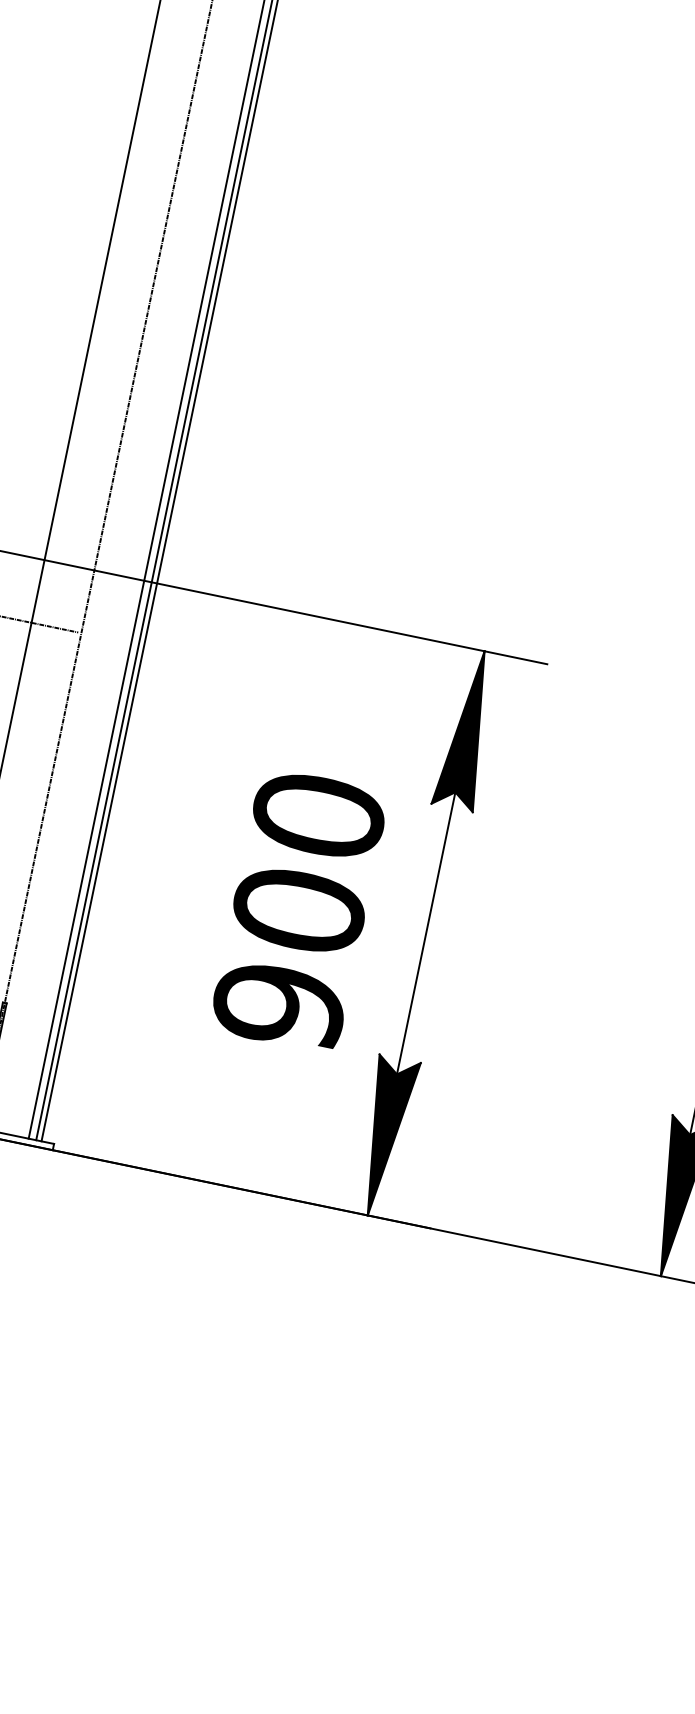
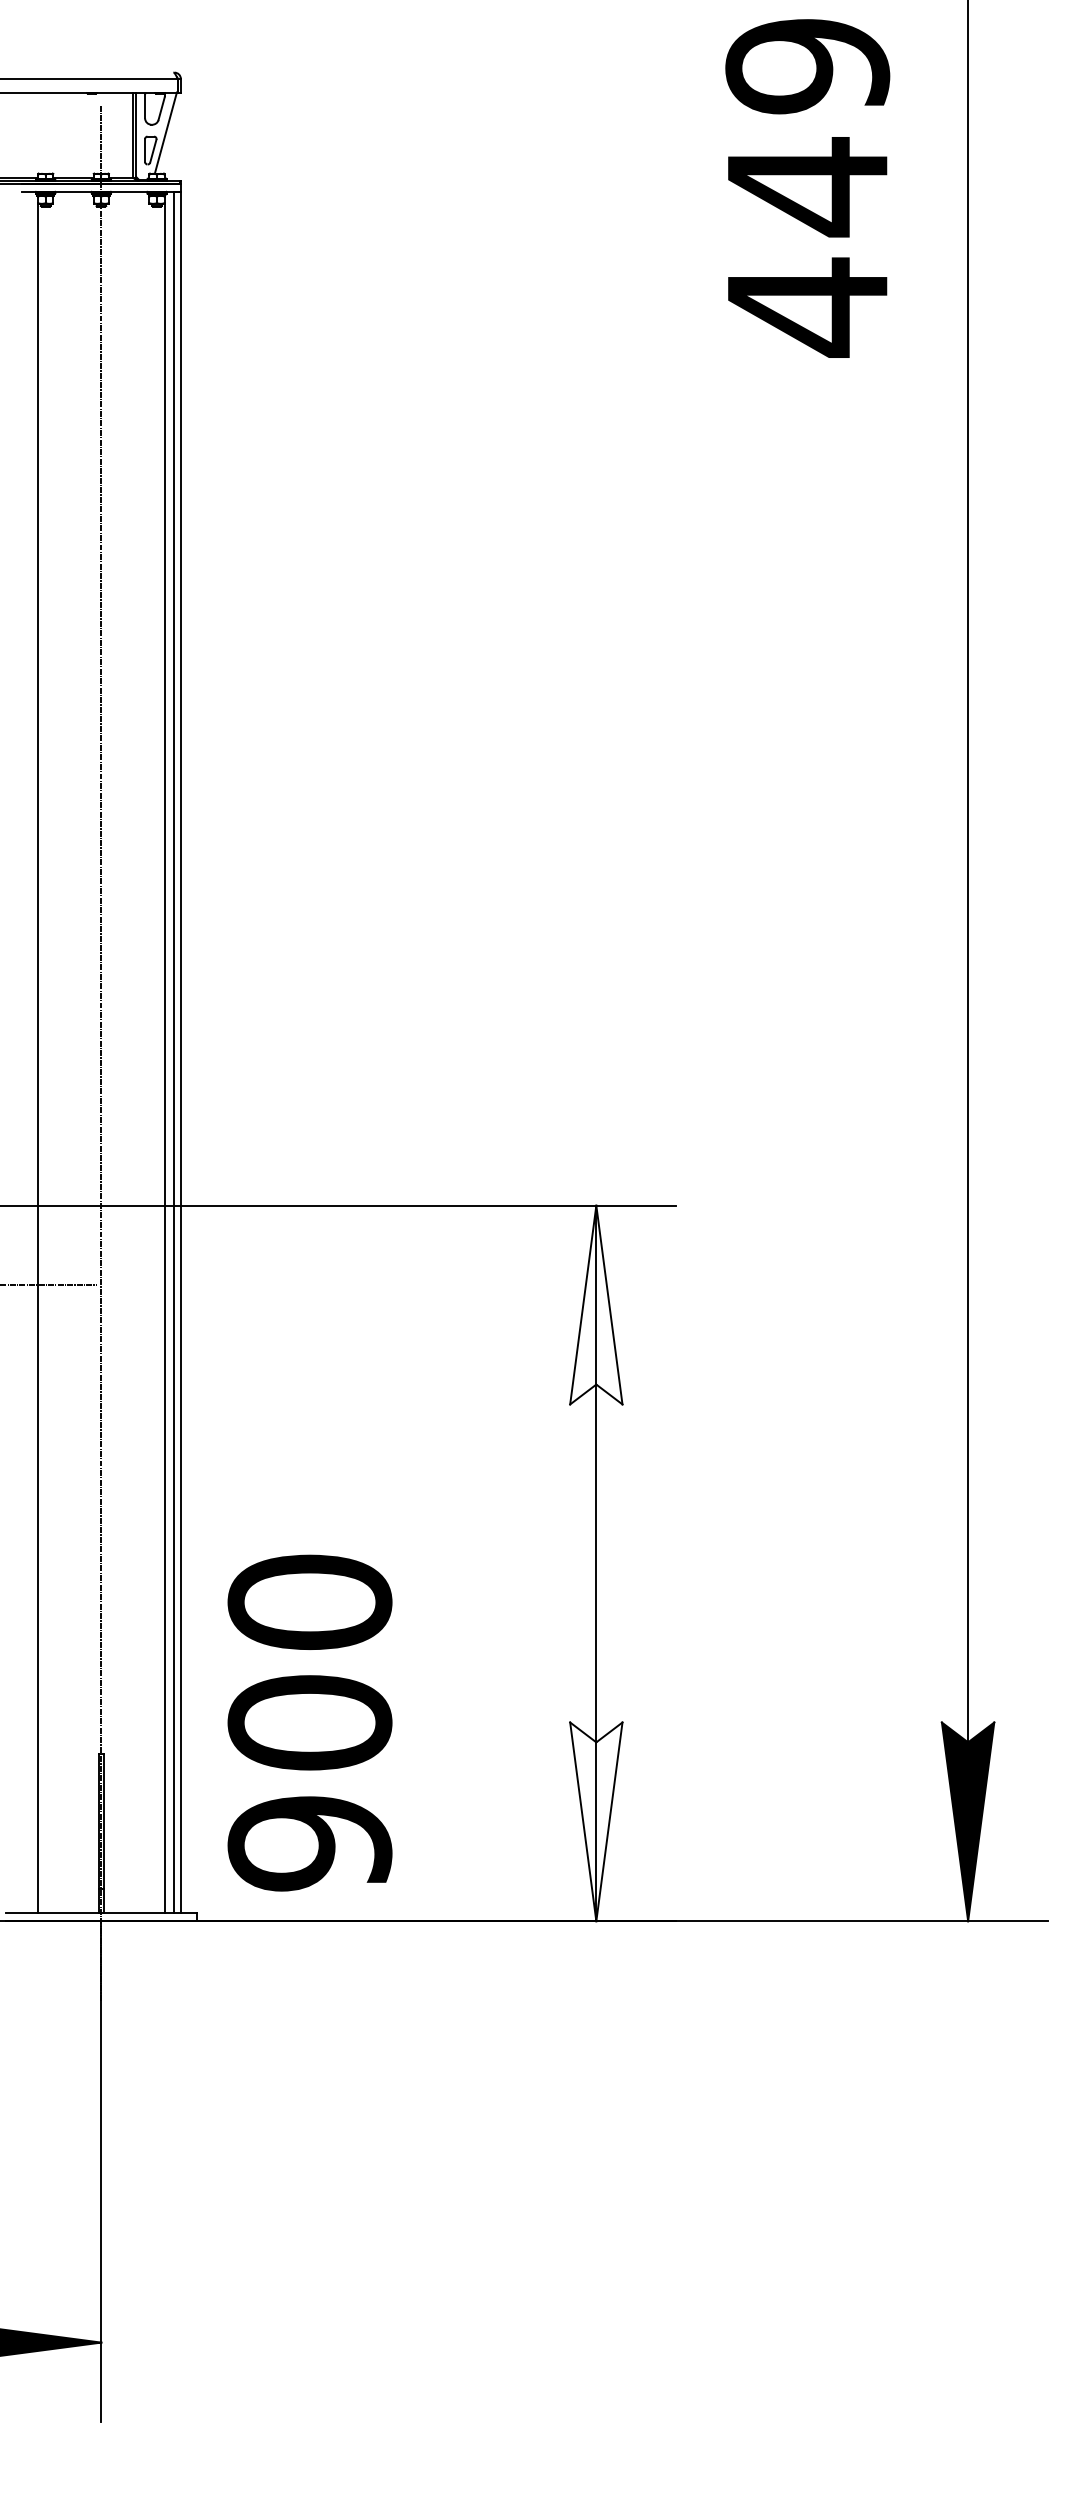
fill: (468, 729) -> (596, 1304), removed
text: (298, 910) -> (309, 1722), moved
fill: (384, 1136) -> (596, 1821), removed

